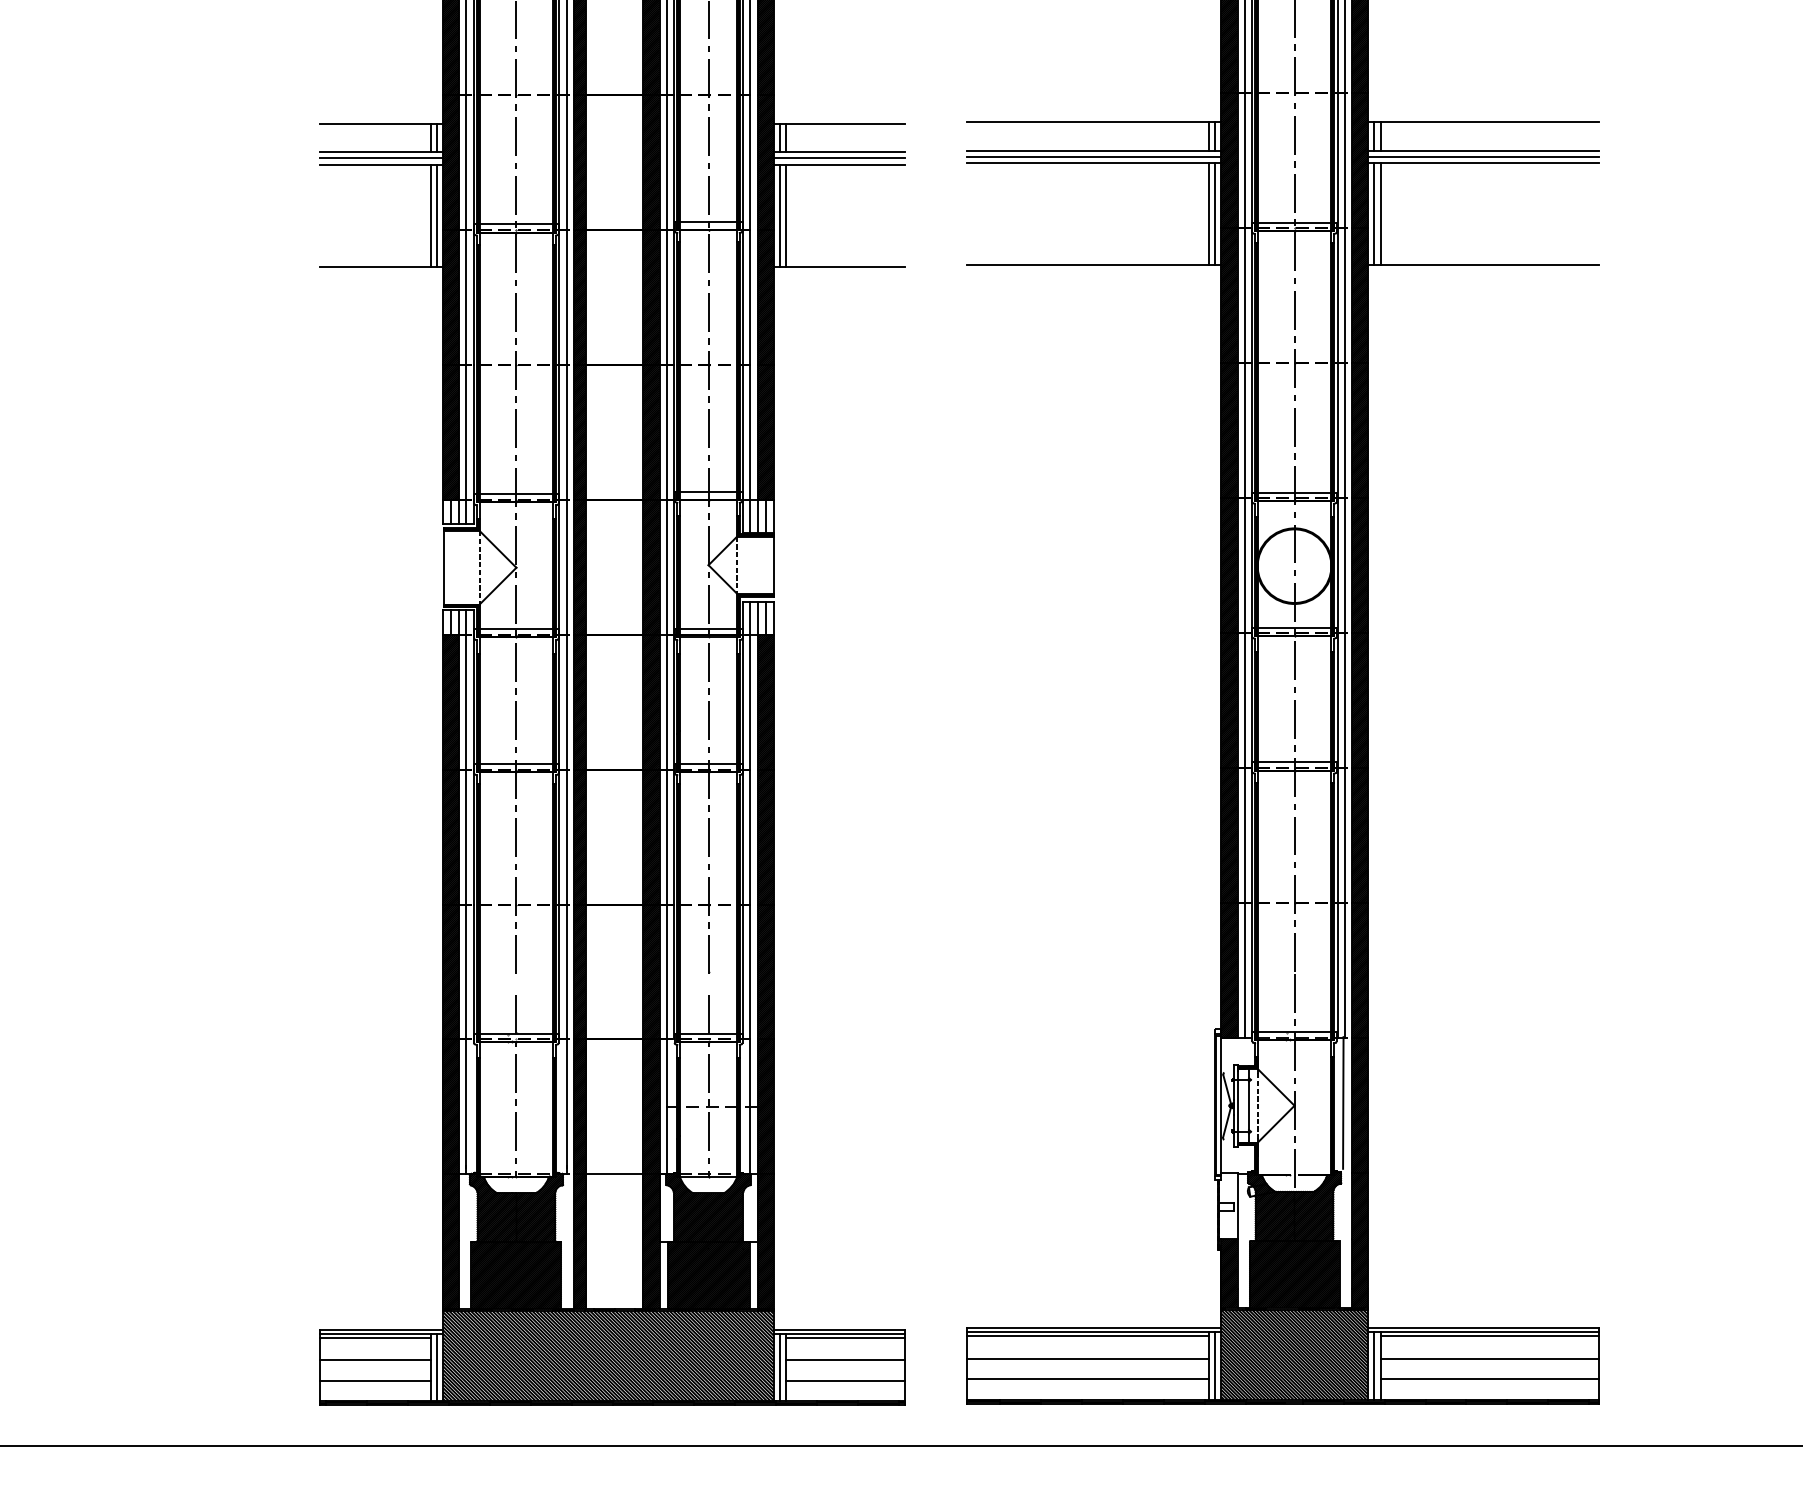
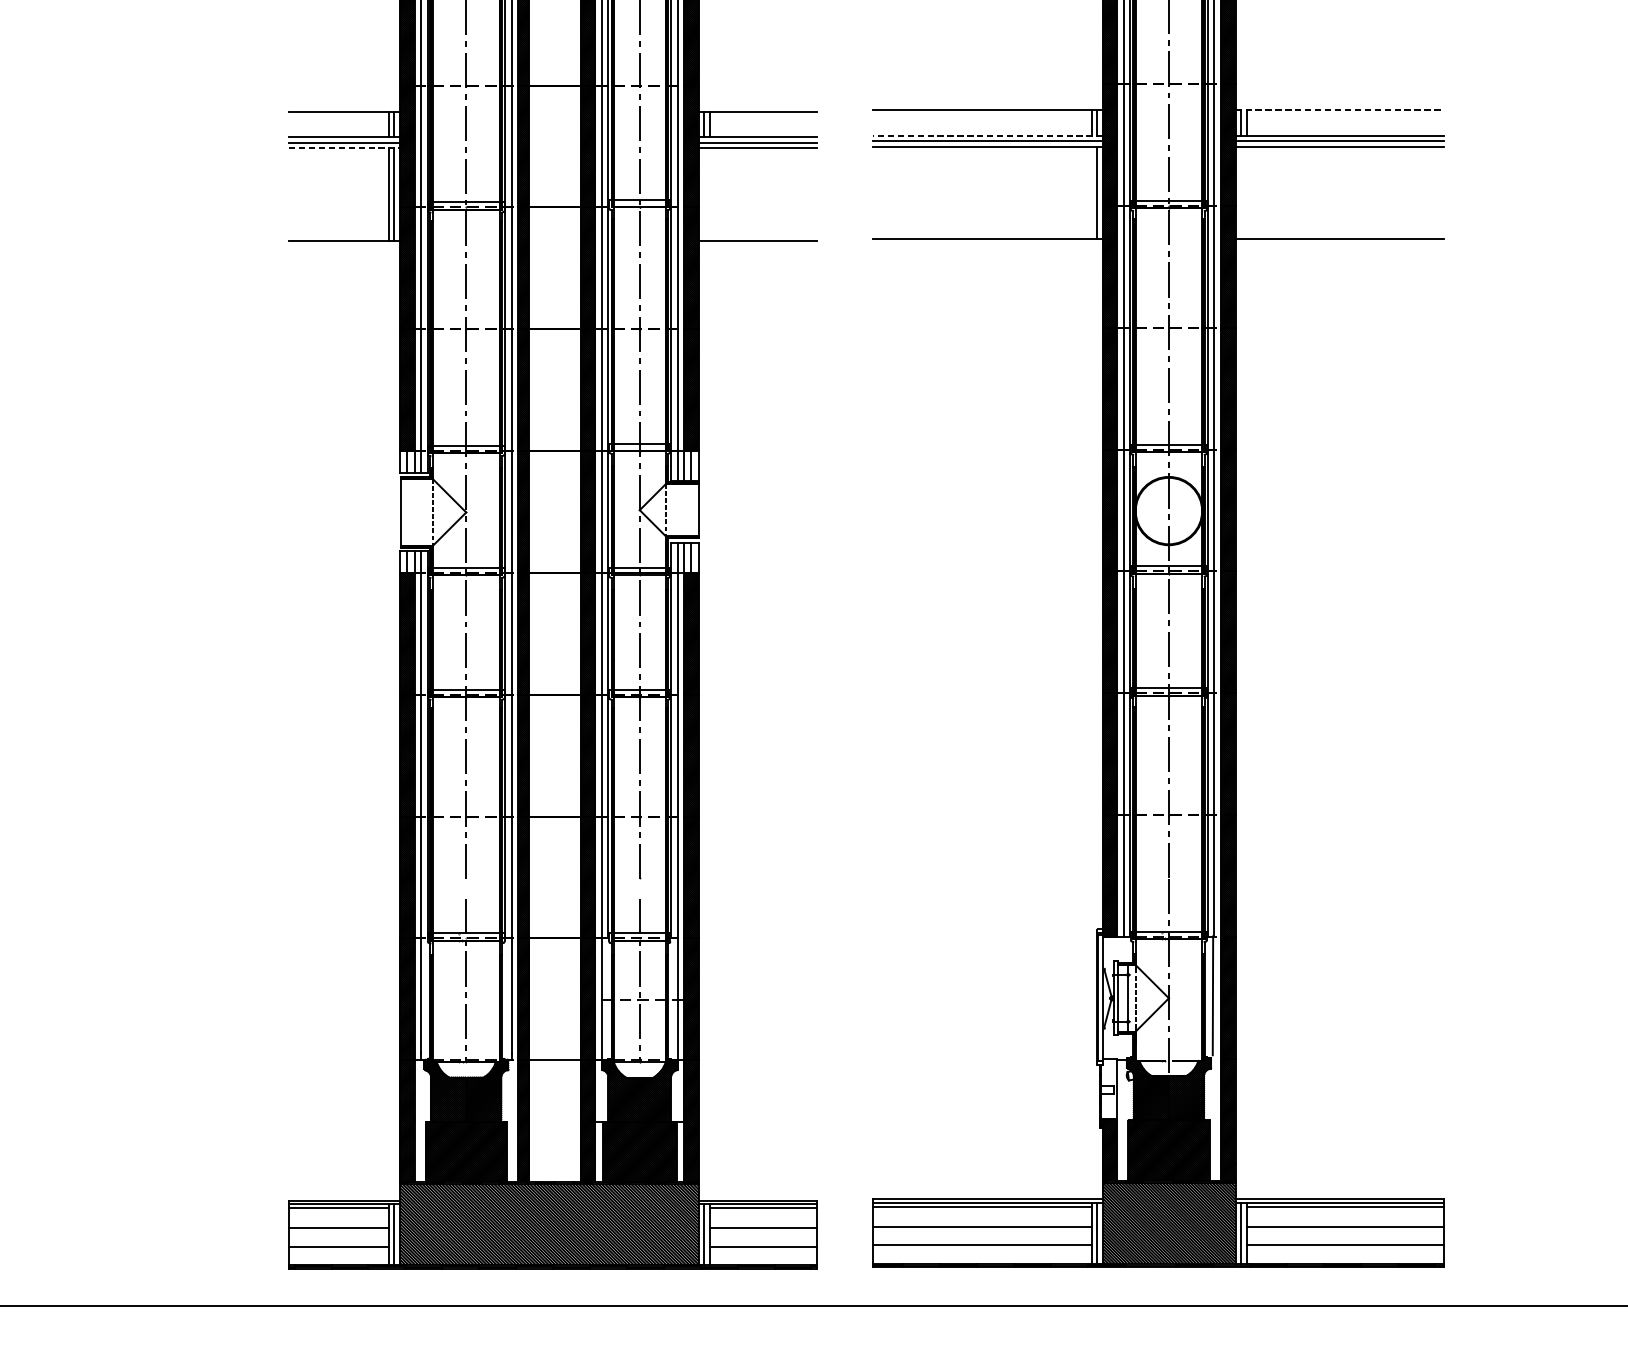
line: (1484, 122) -> (1340, 110), solid -> dashed
line: (1093, 150) -> (987, 135), solid -> dashed
line: (382, 164) -> (345, 148), solid -> dashed
line: (1208, 213) -> (1091, 192), removed
line: (1374, 213) -> (1241, 192), removed
line: (1380, 213) -> (1246, 192), removed
line: (780, 215) -> (704, 194), removed
line: (786, 215) -> (710, 194), removed

